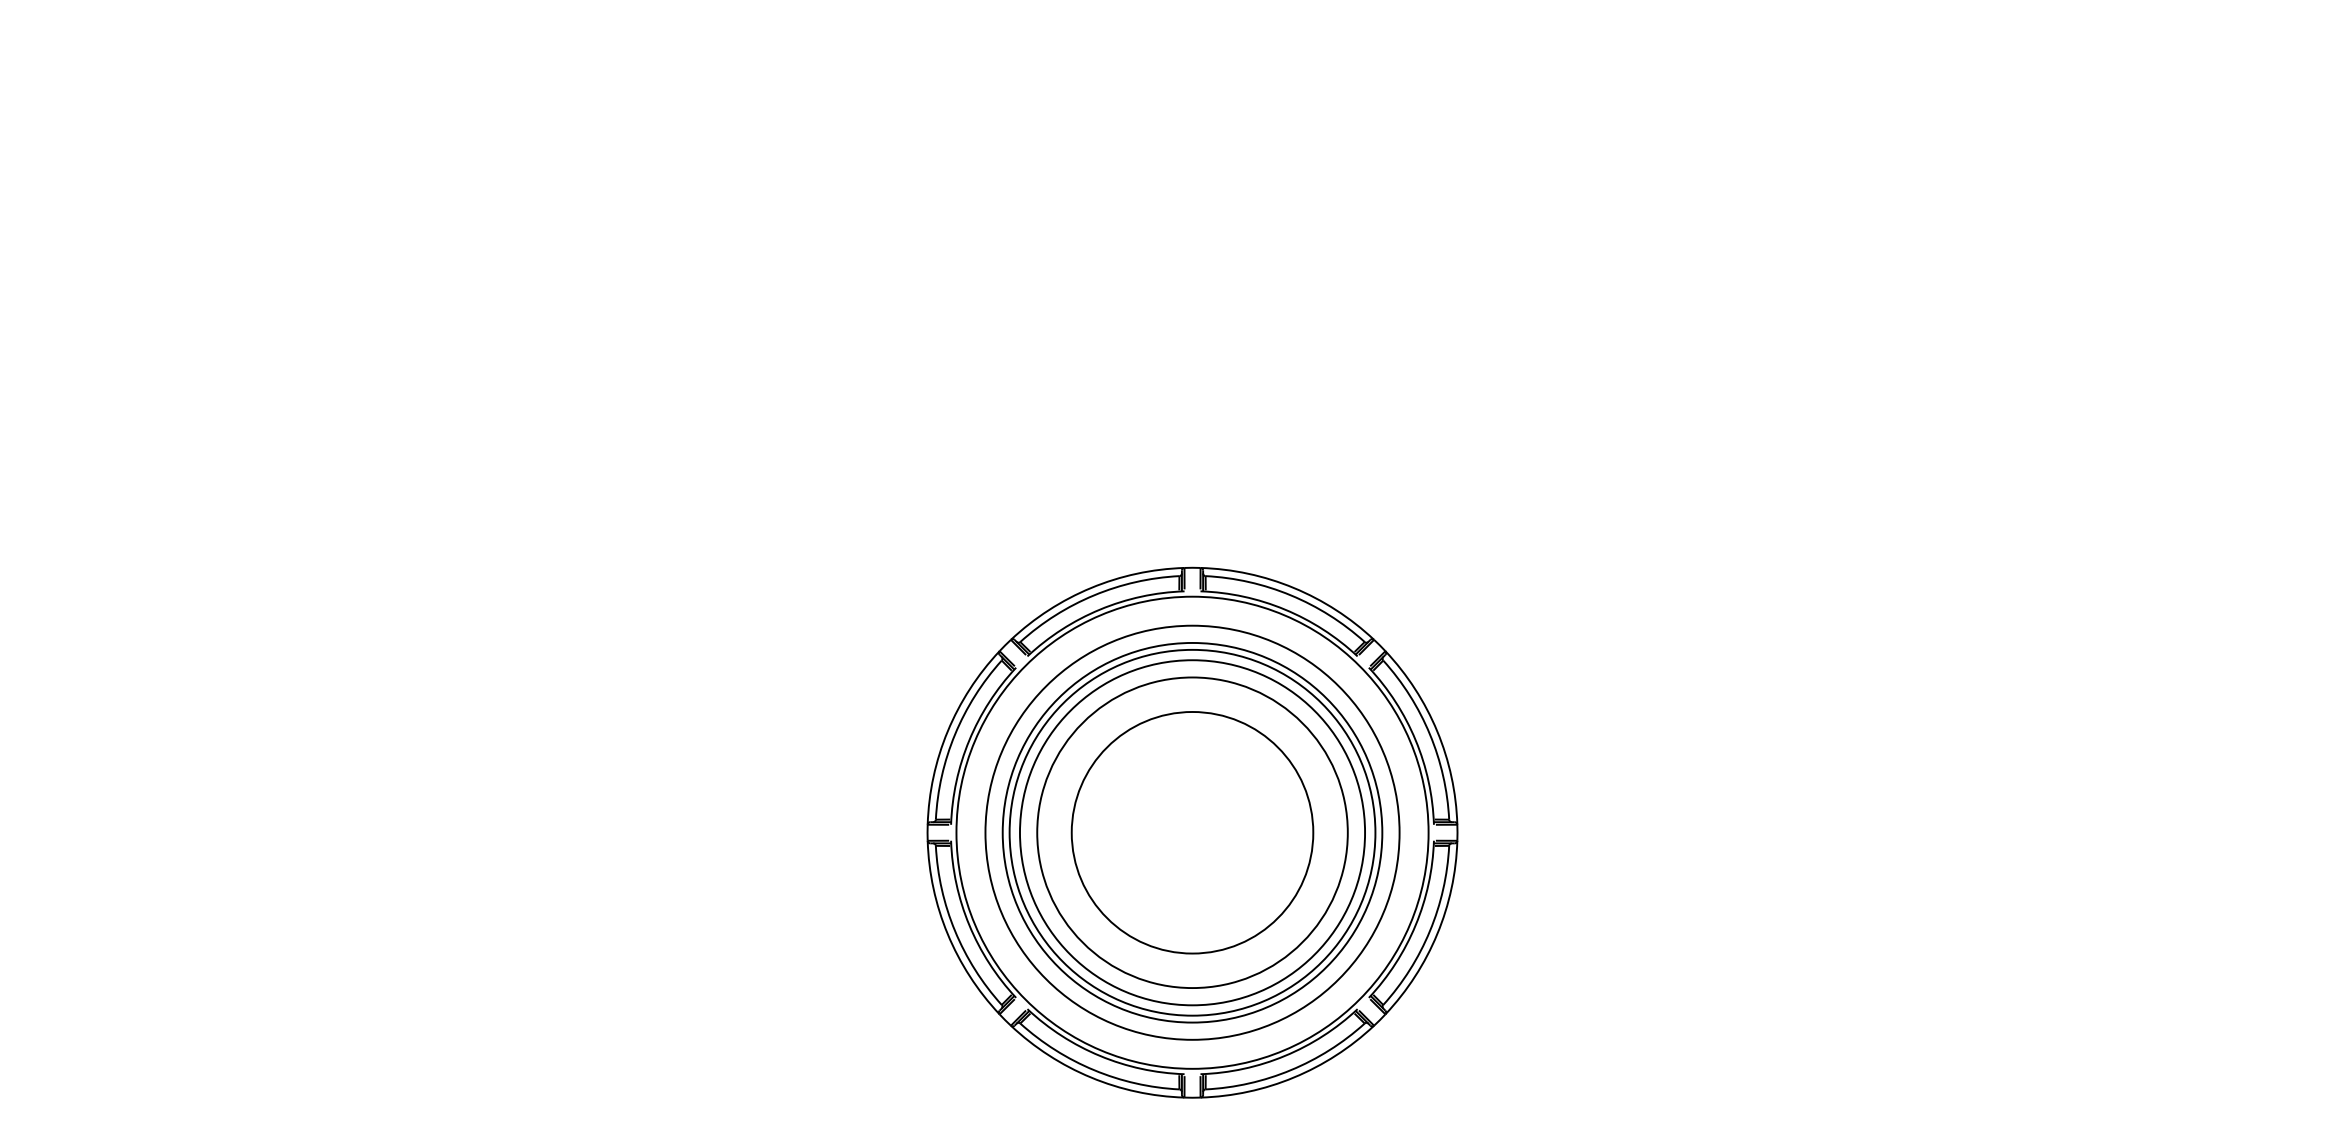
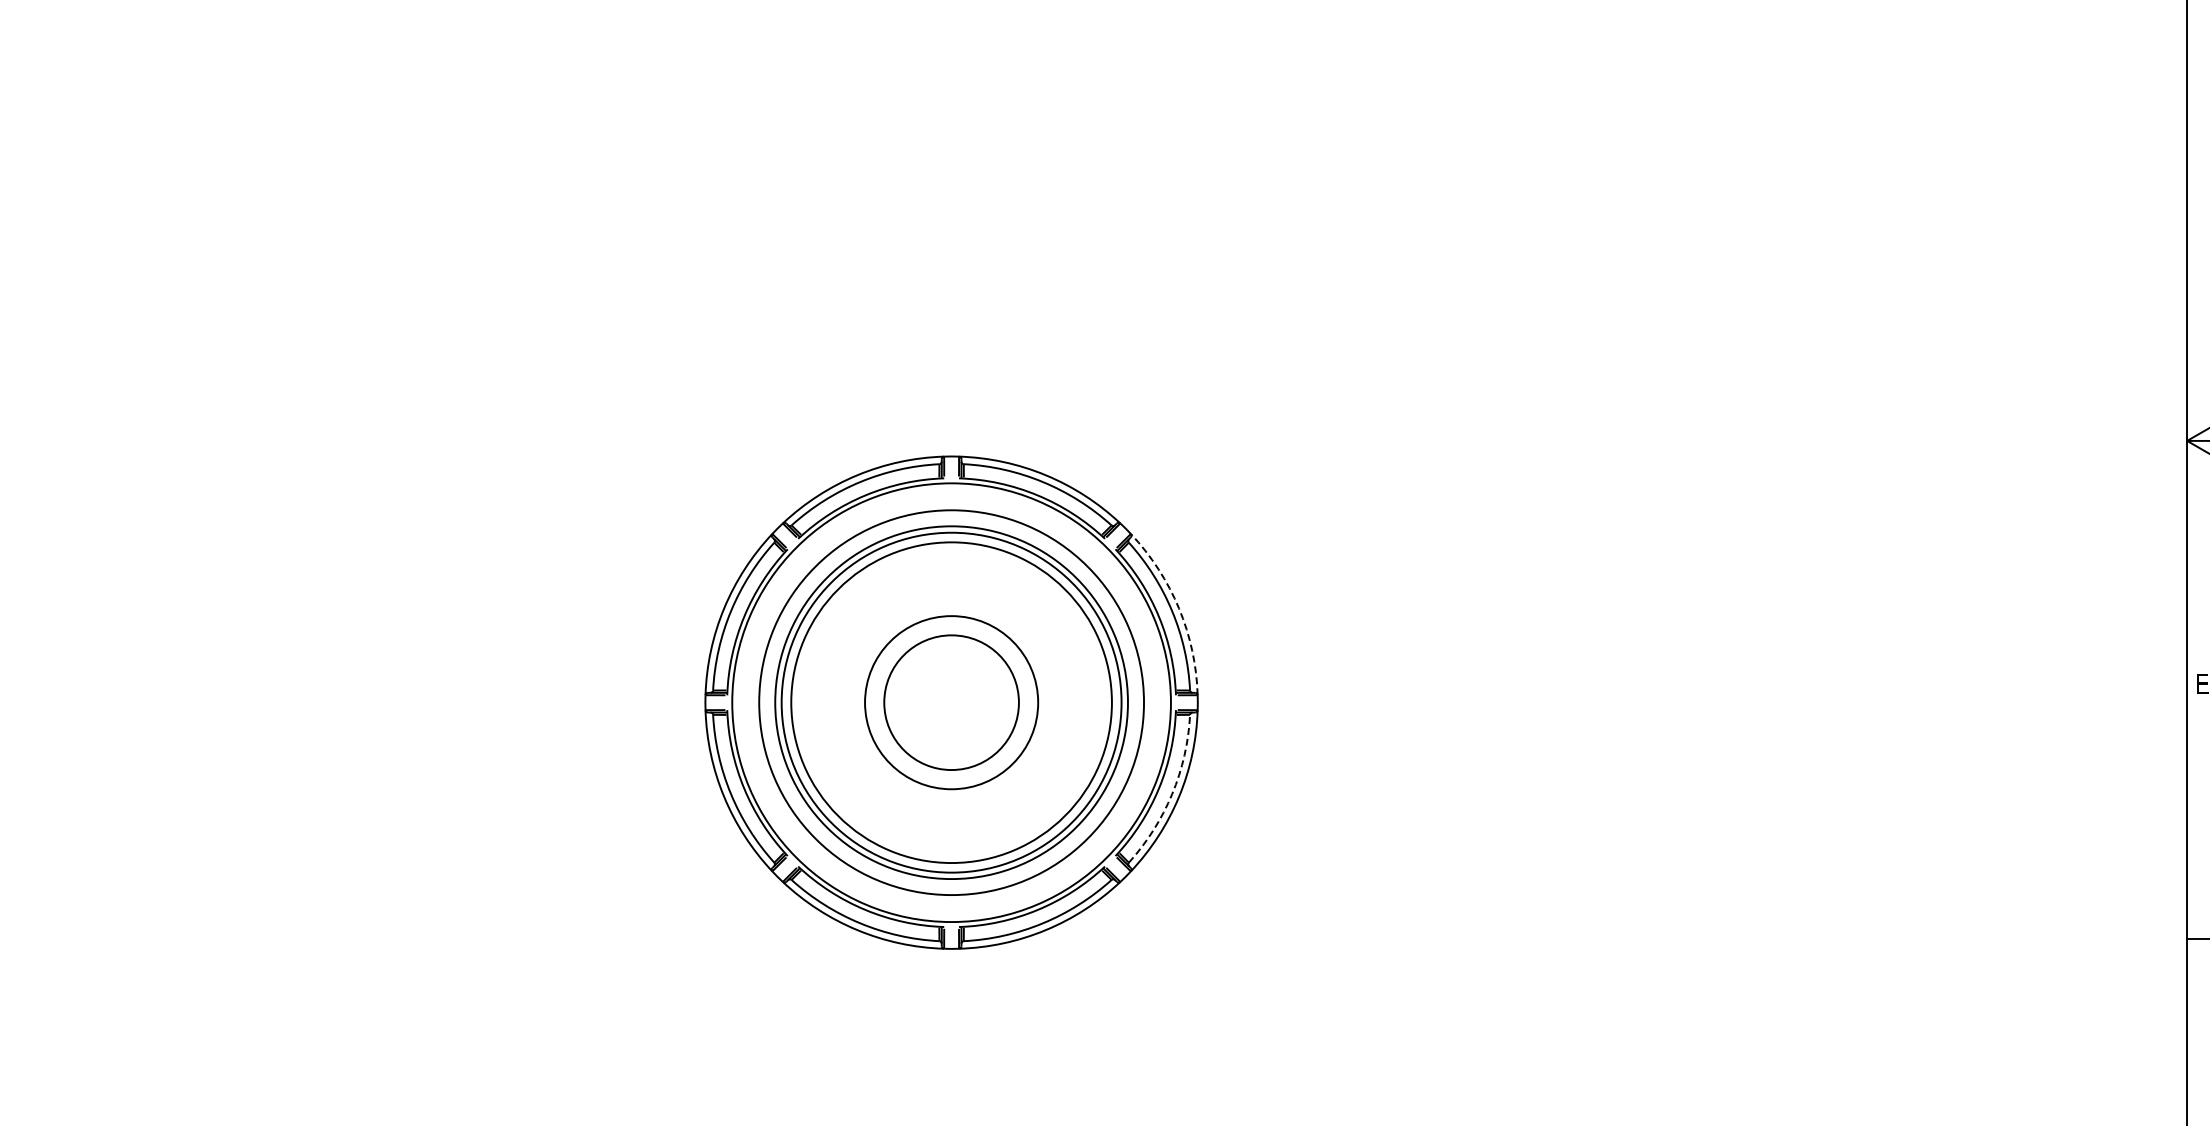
arc: (1437, 731) -> (1179, 608), solid -> dashed
circle: (1192, 832) -> (951, 702), size x0.6
circle: (1192, 832) -> (951, 702), size x0.6
arc: (1430, 931) -> (1172, 794), solid -> dashed

